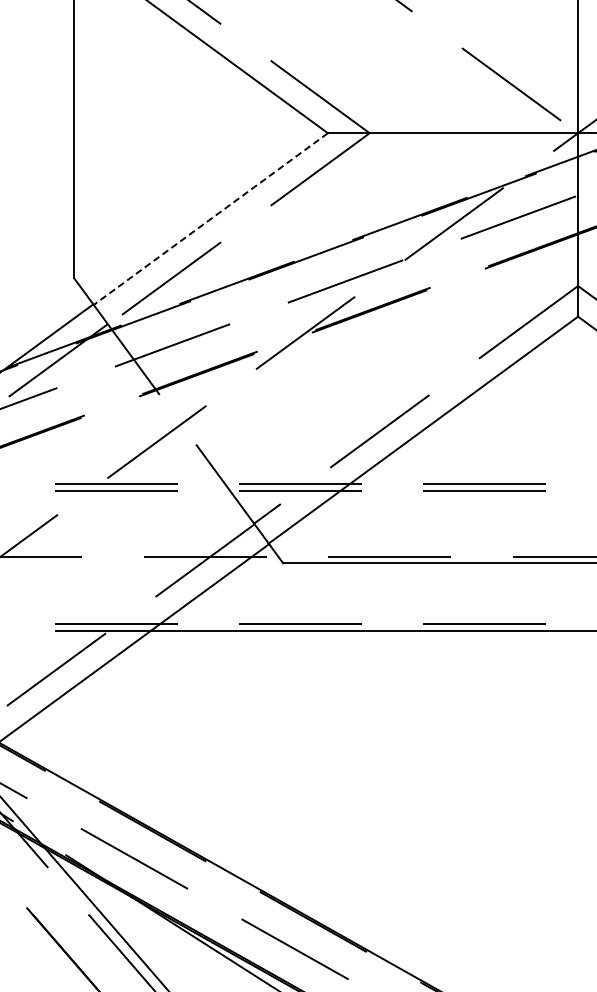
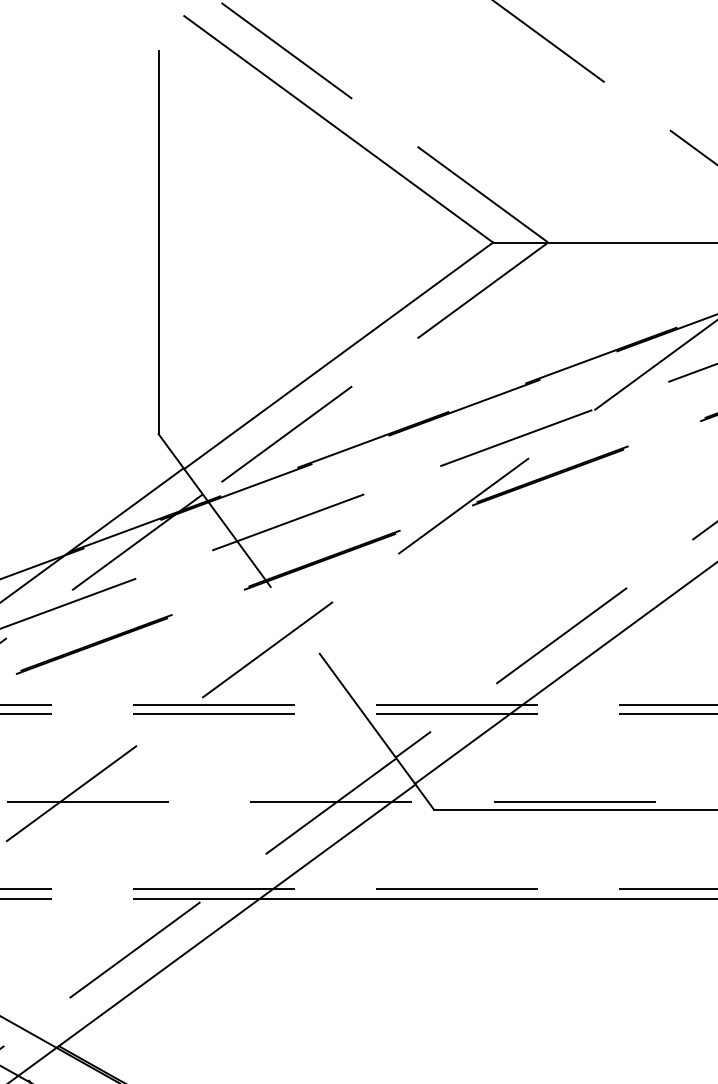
line: (210, 219) -> (338, 356), dashed -> solid

